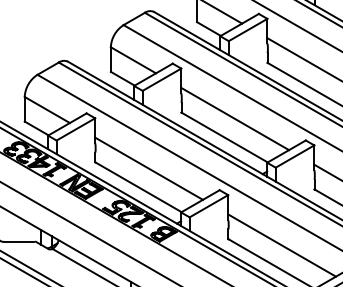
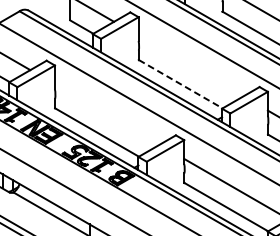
line: (235, 118) -> (191, 65), removed
line: (224, 137) -> (180, 84), solid -> dashed
line: (148, 168) -> (106, 114), removed

